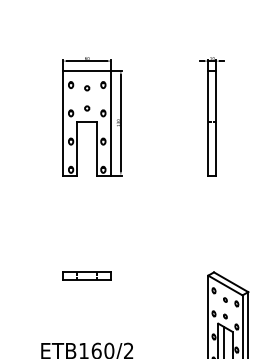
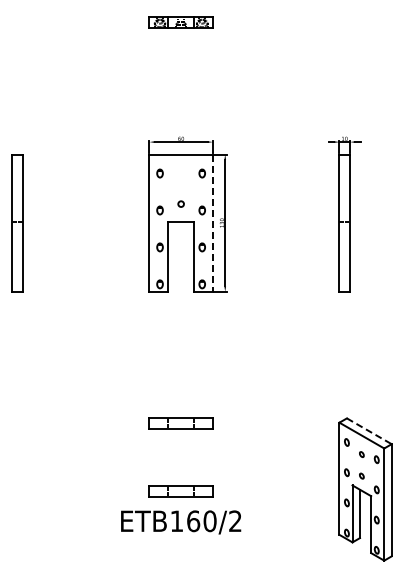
circle: (86, 88) -> (180, 177), removed
line: (111, 123) -> (212, 223), solid -> dashed
line: (231, 282) -> (369, 431), solid -> dashed
part: (86, 328) -> (180, 491), added

